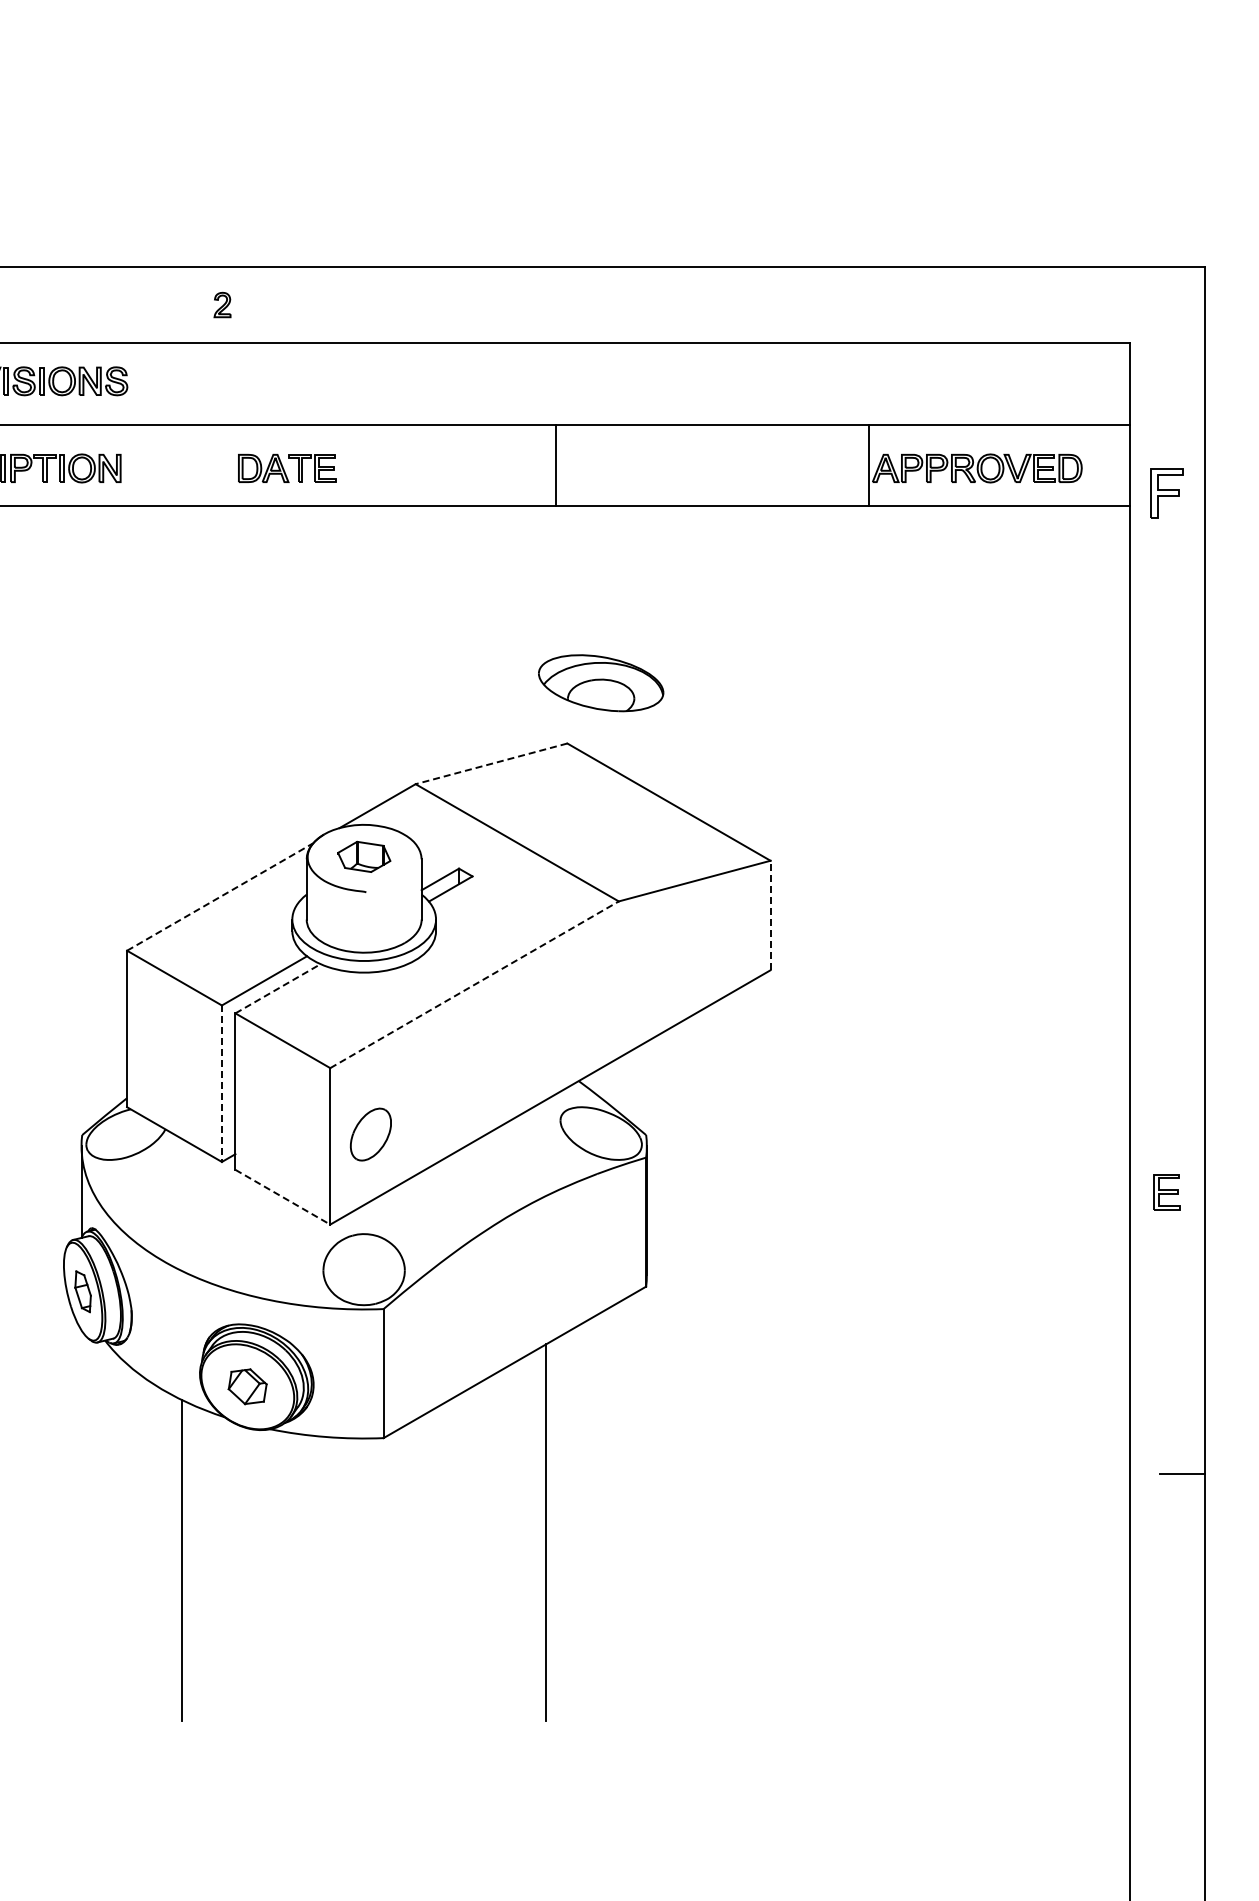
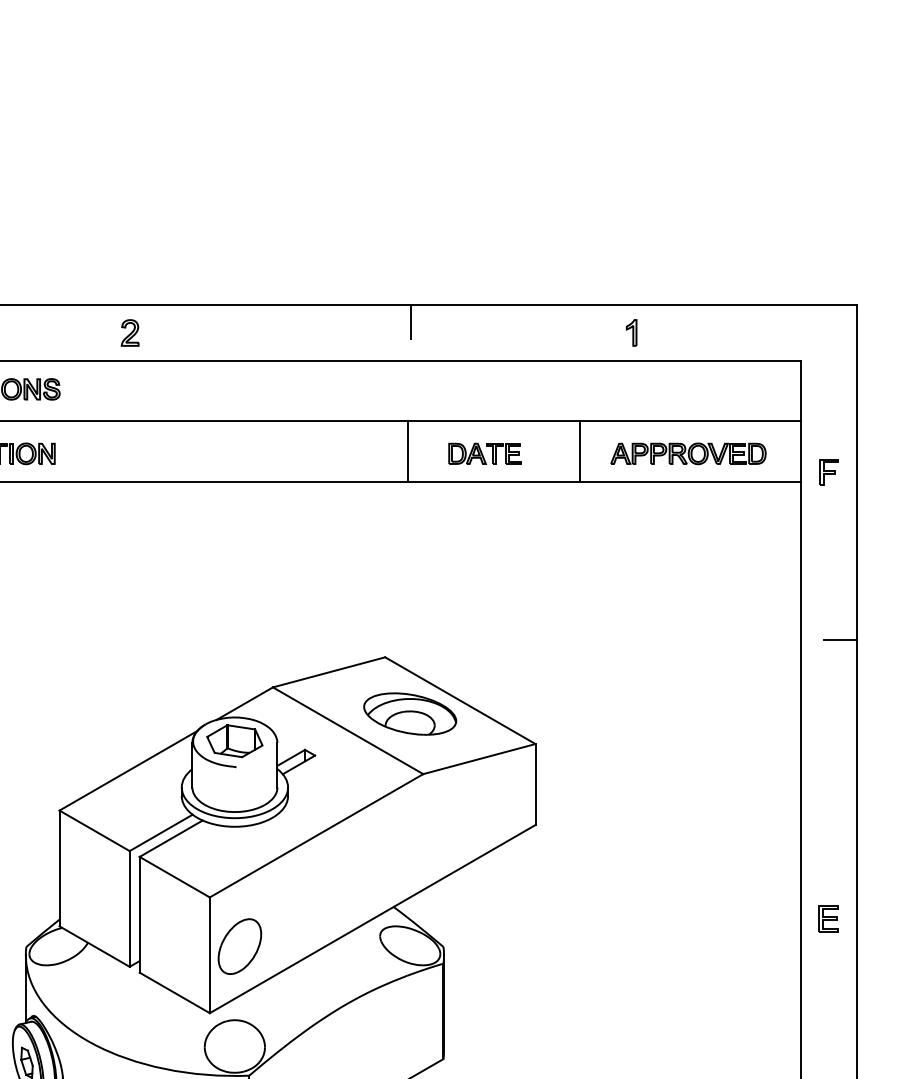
line: (601, 289) -> (410, 321), added
part: (222, 304) -> (130, 332), size x1.43
part: (900, 304) -> (631, 332), added
line: (555, 465) -> (408, 451), moved
line: (869, 465) -> (579, 451), moved
part: (287, 467) -> (485, 453), moved
part: (1167, 493) -> (829, 472), size x0.71
part: (601, 683) -> (410, 714), moved
line: (1182, 719) -> (840, 639), added
line: (491, 763) -> (329, 672), dashed -> solid
part: (364, 856) -> (235, 740), size x1.43
line: (220, 896) -> (128, 770), dashed -> solid
line: (770, 915) -> (535, 784), dashed -> solid
line: (474, 984) -> (316, 835), dashed -> solid
line: (278, 988) -> (171, 838), dashed -> solid
line: (221, 1084) -> (129, 909), dashed -> solid
part: (370, 1134) -> (239, 946), size x1.43
part: (1166, 1192) -> (828, 919), moved
line: (282, 1197) -> (174, 993), dashed -> solid

